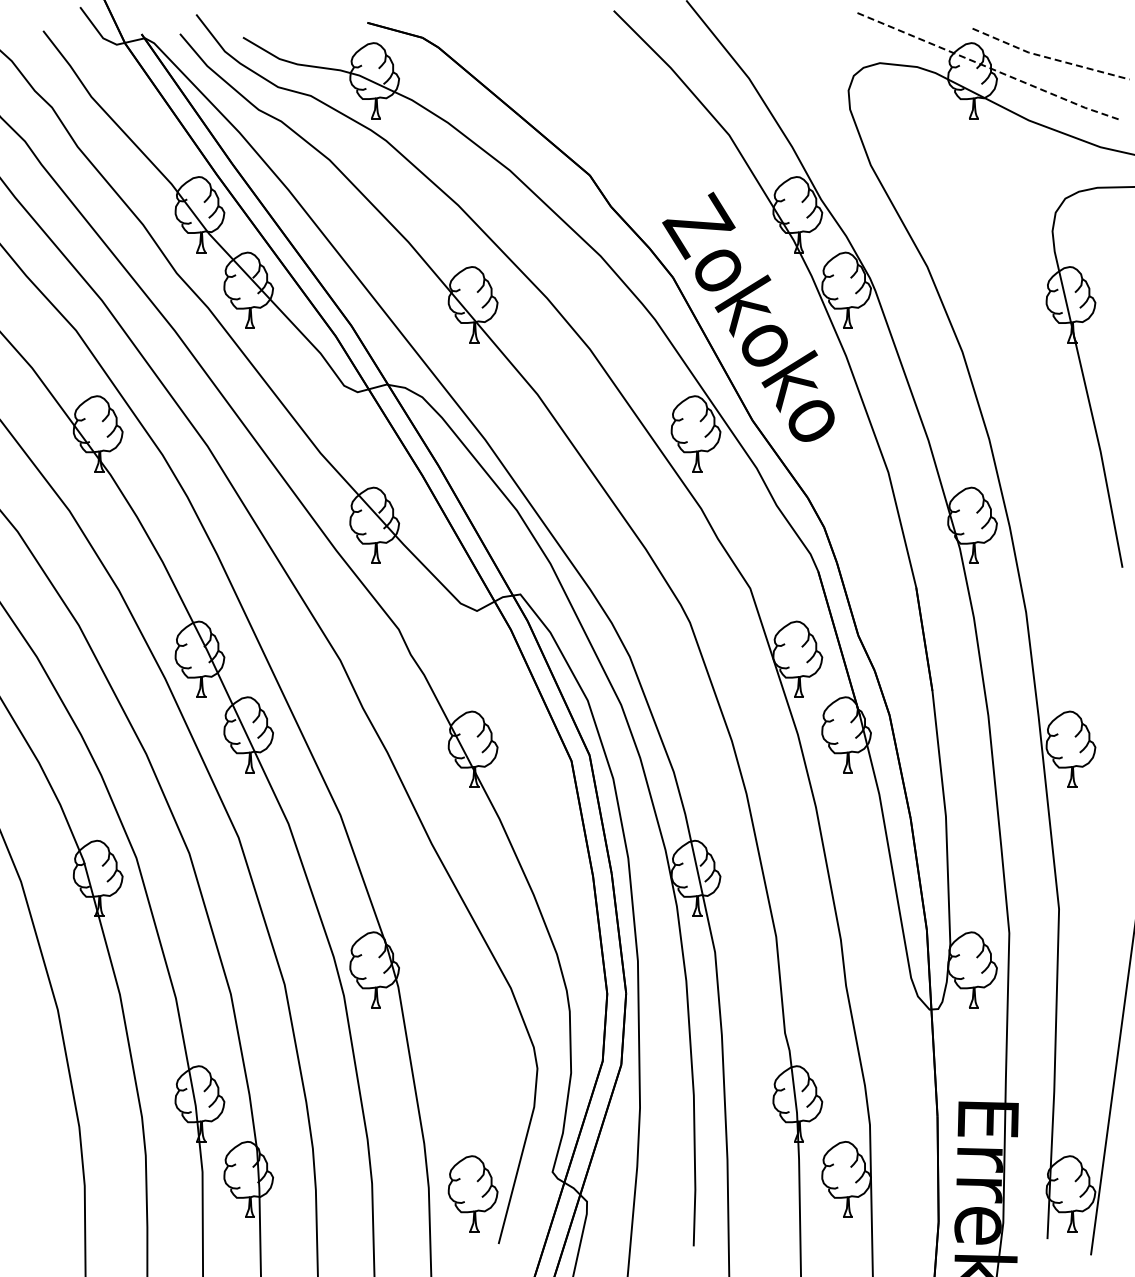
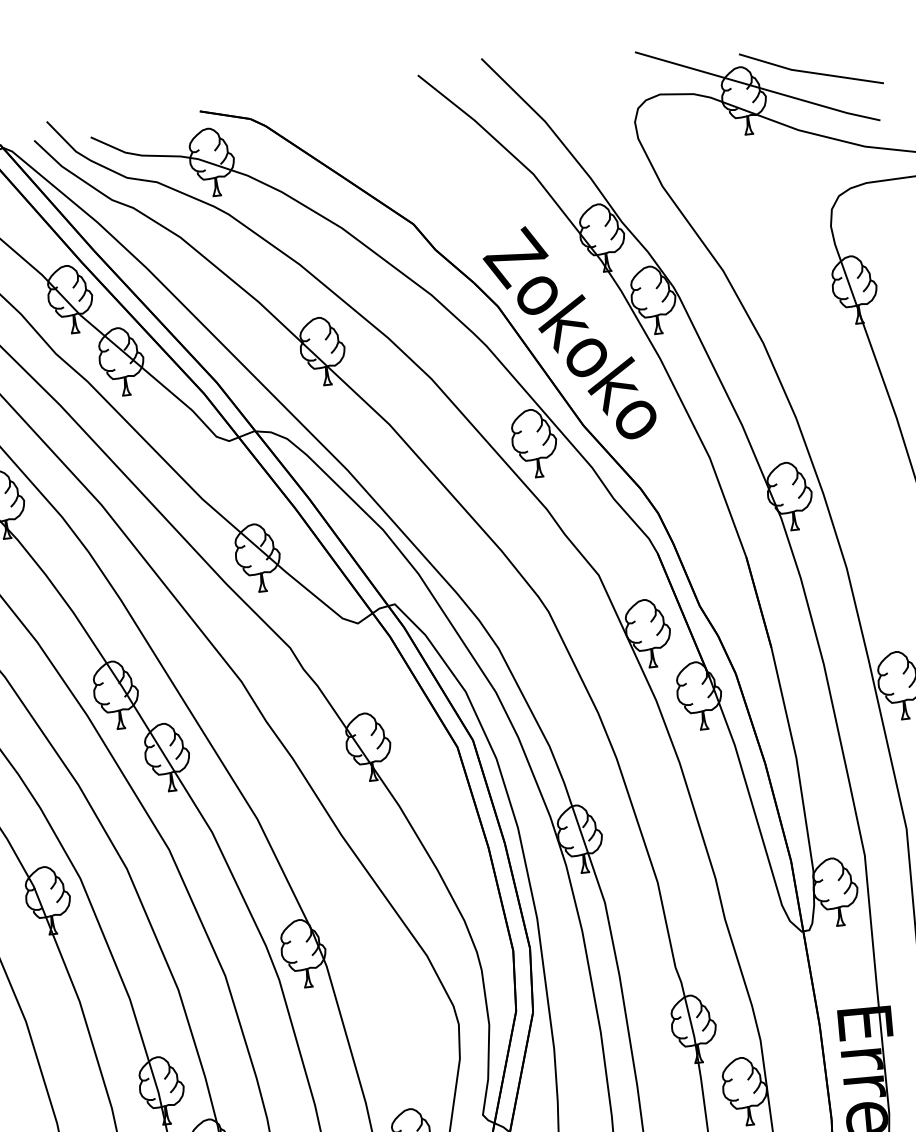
line: (1049, 58) -> (810, 72), dashed -> solid
line: (989, 67) -> (758, 87), dashed -> solid

